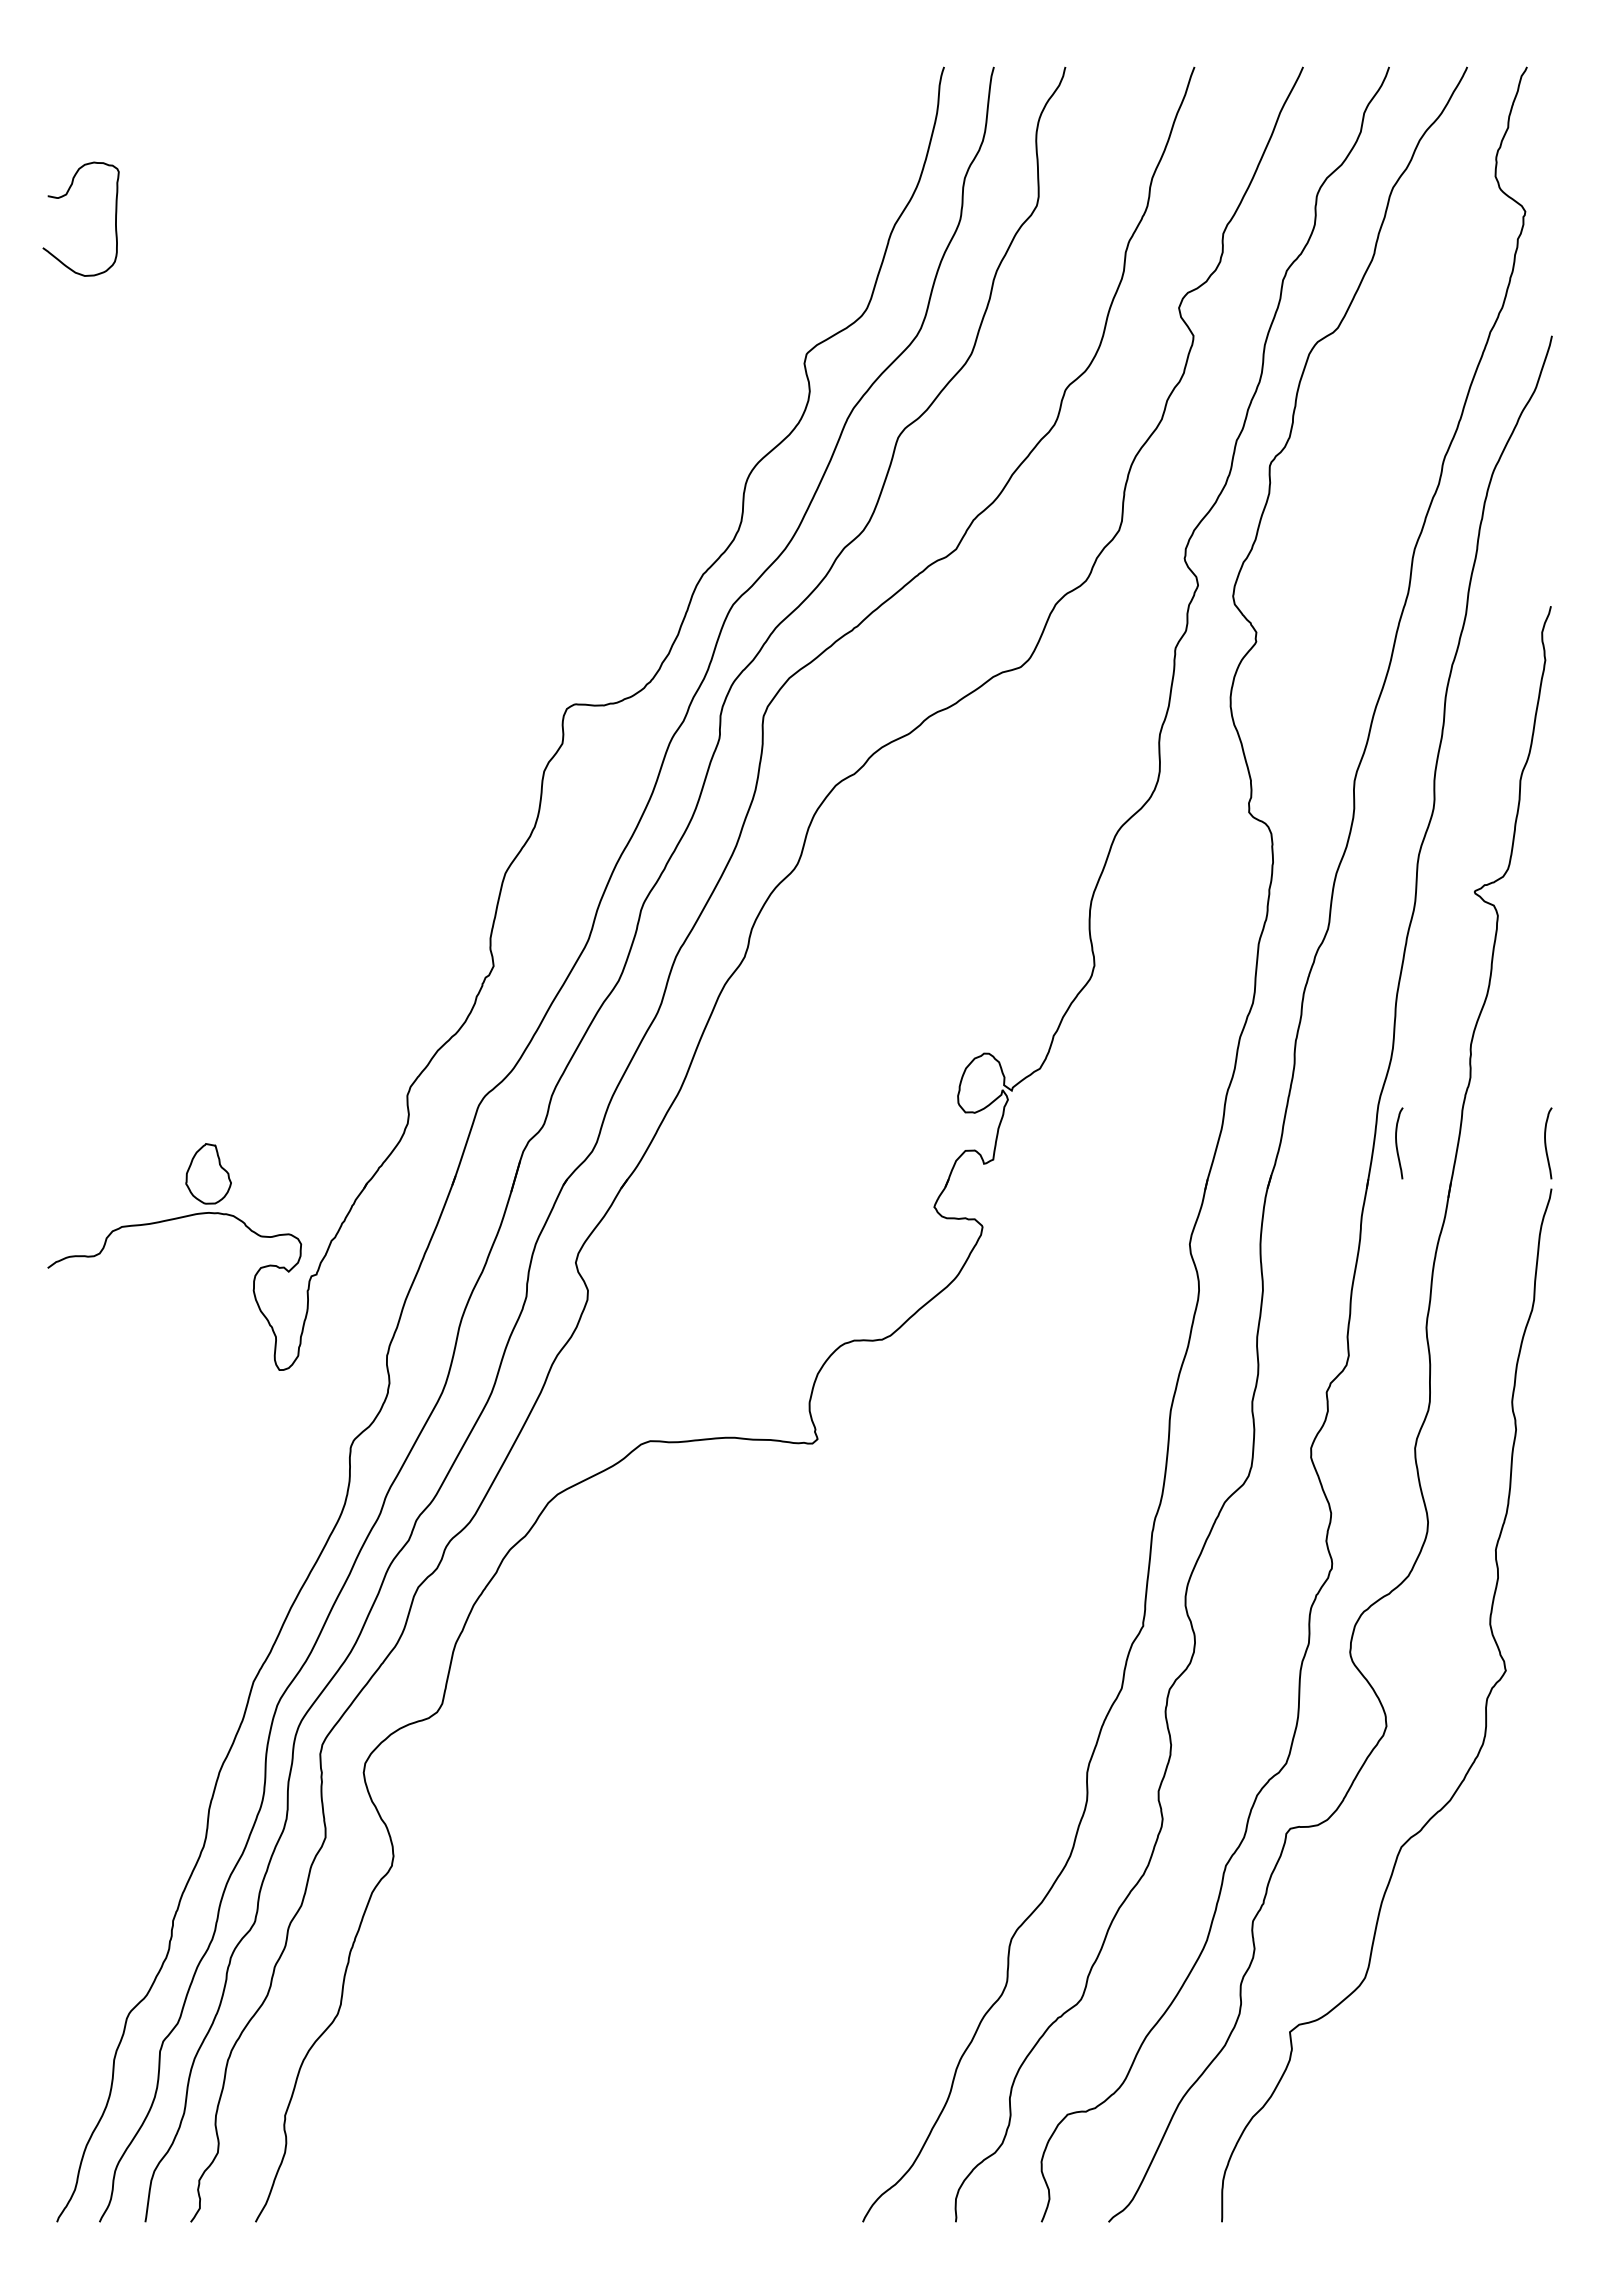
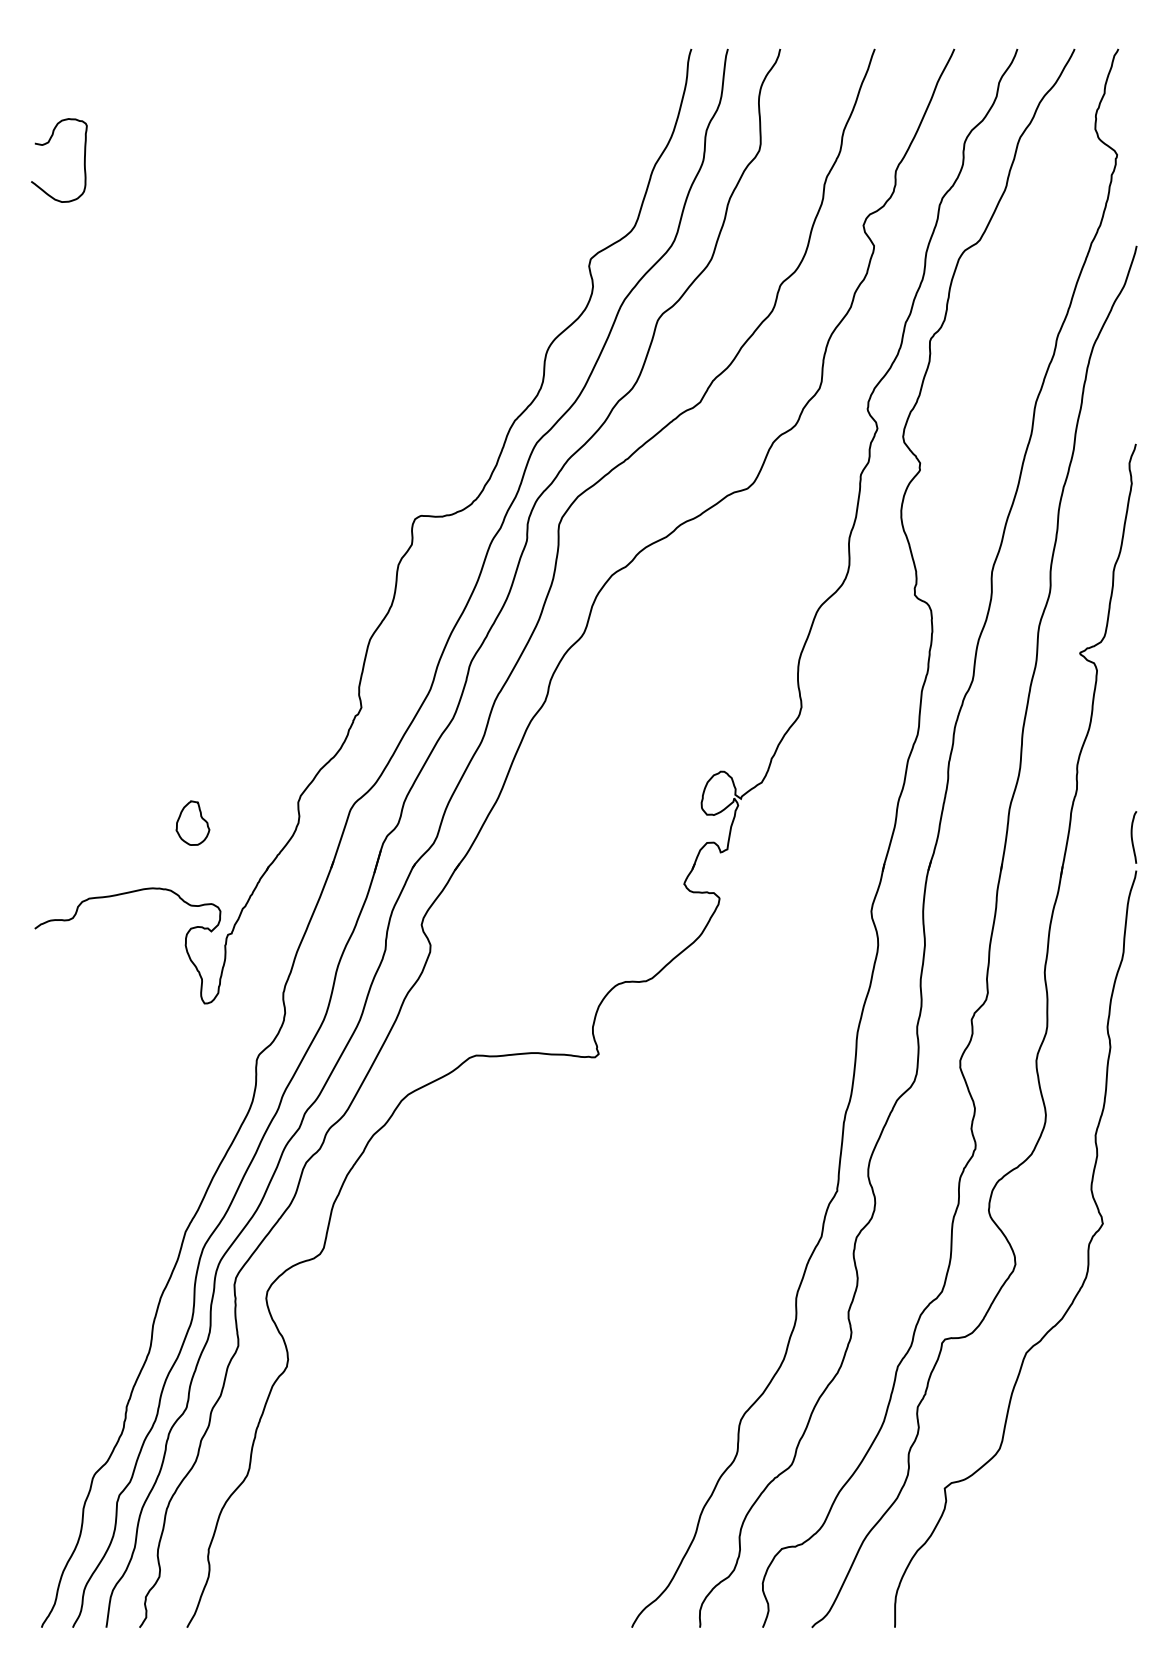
curve: (1397, 1143) -> (1023, 837), removed
part: (208, 1173) -> (192, 822), moved

